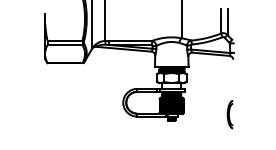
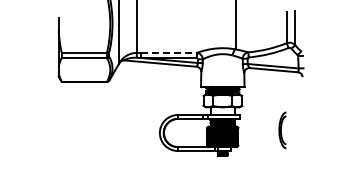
line: (129, 40) -> (168, 52), solid -> dashed
part: (230, 114) -> (282, 130), moved

